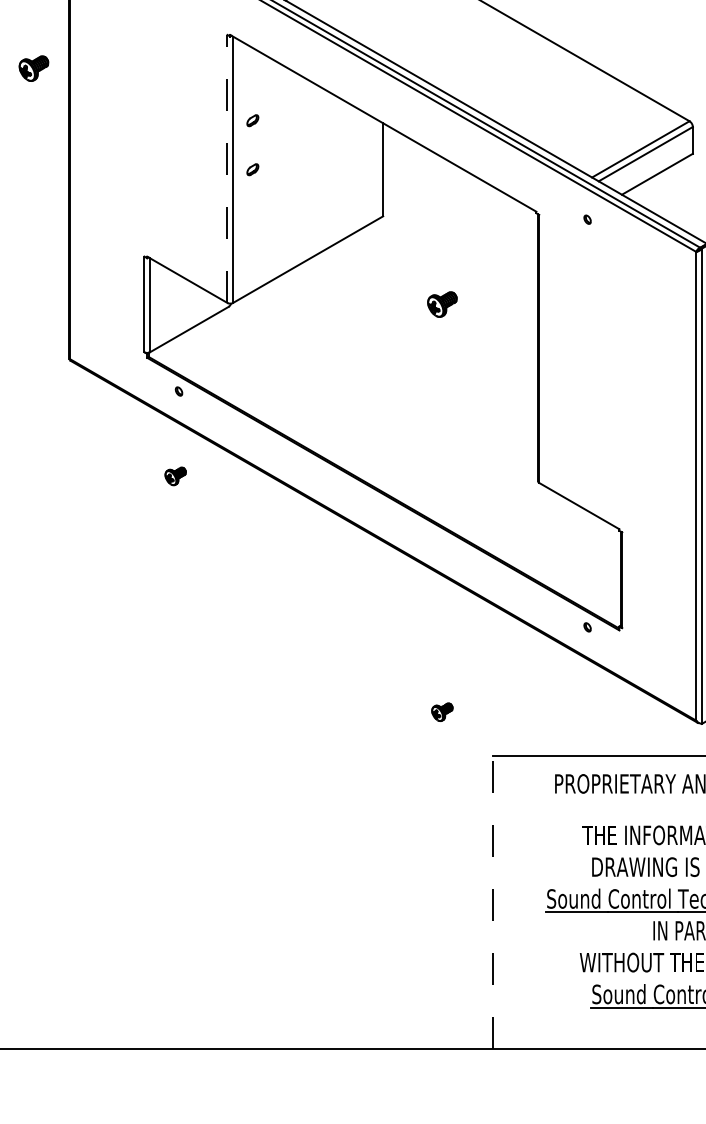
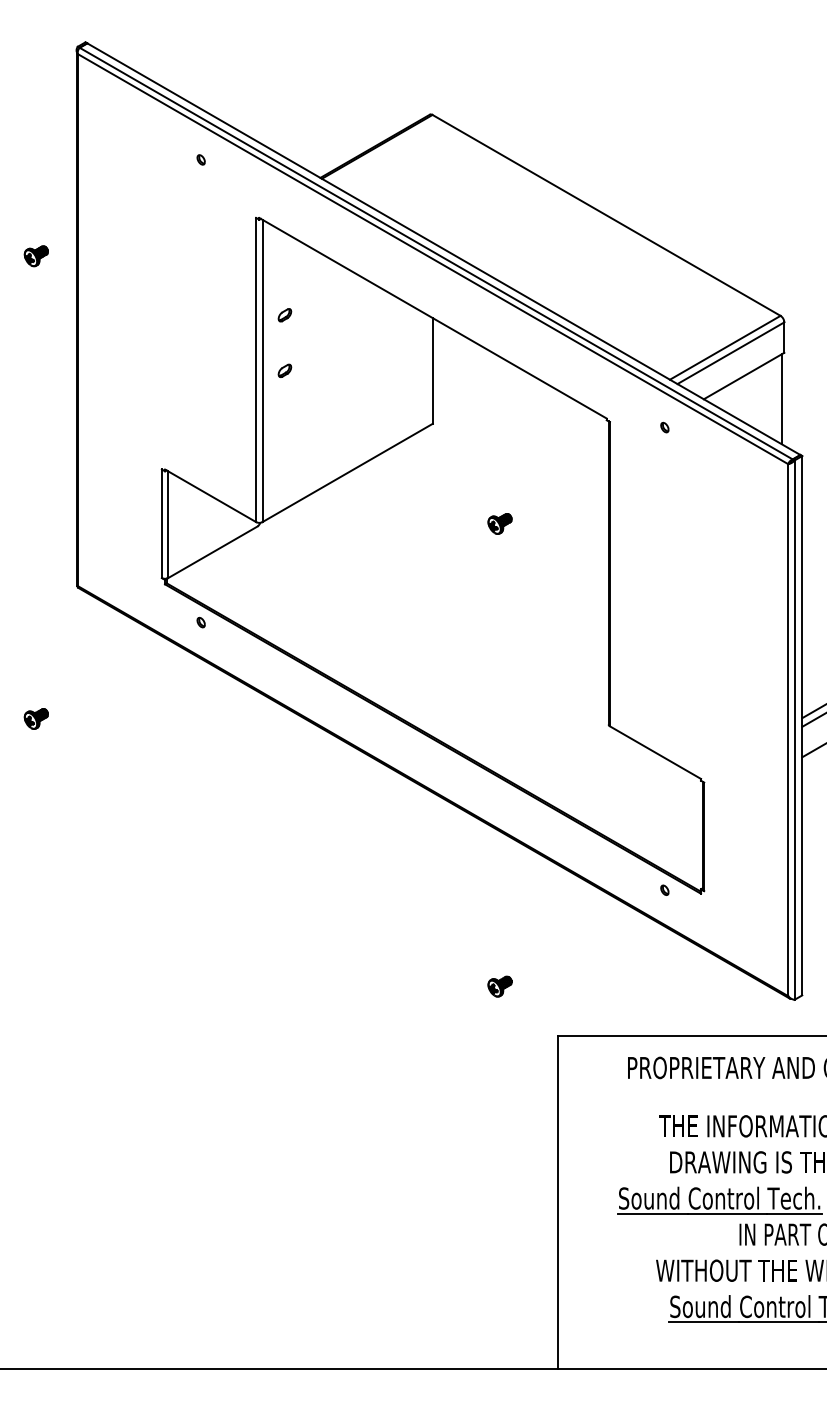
part: (33, 68) -> (35, 256), size x0.71
line: (227, 168) -> (256, 369), dashed -> solid
line: (691, 194) -> (782, 399), added
part: (441, 304) -> (499, 523), size x0.71
part: (174, 476) -> (35, 718), moved
line: (492, 902) -> (557, 1202), dashed -> solid

